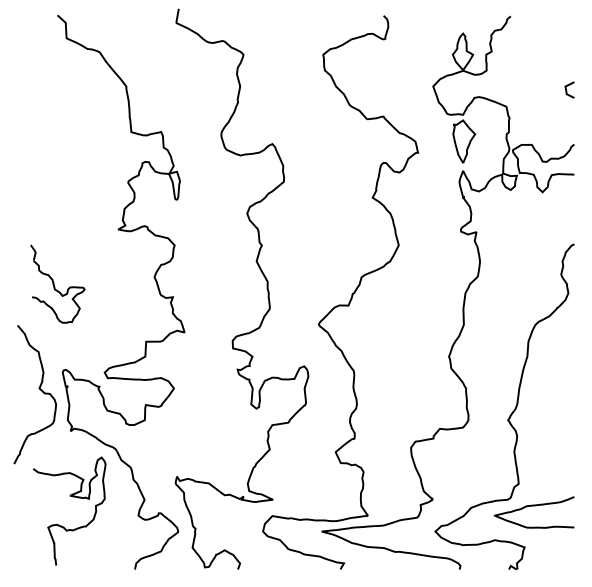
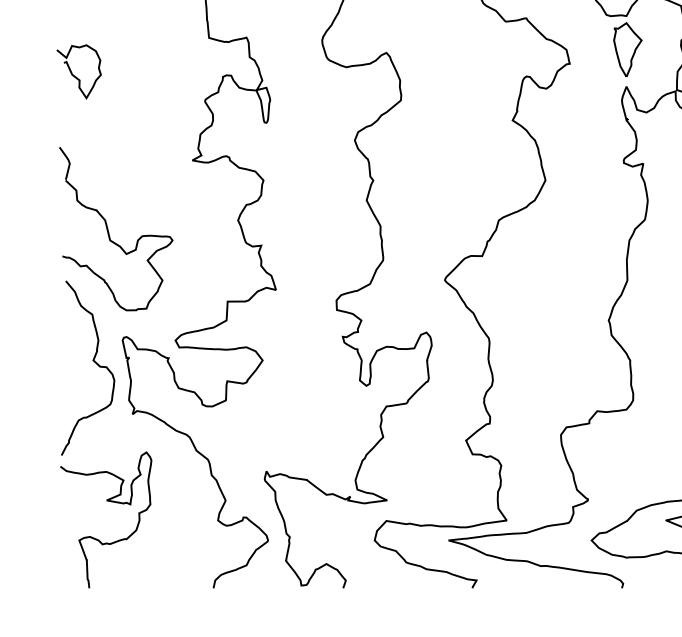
curve: (27, 163) -> (78, 77), added
part: (57, 283) -> (116, 228), size x1.67
curve: (72, 497) -> (109, 502), moved

